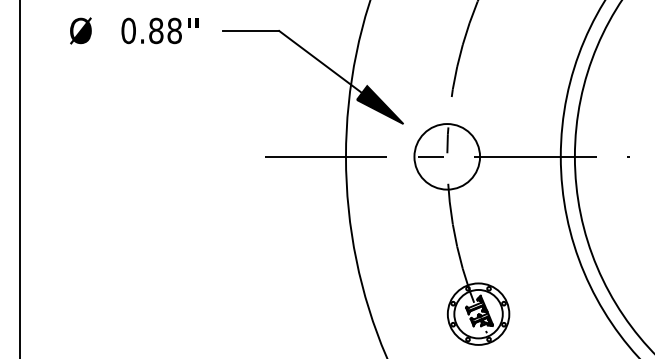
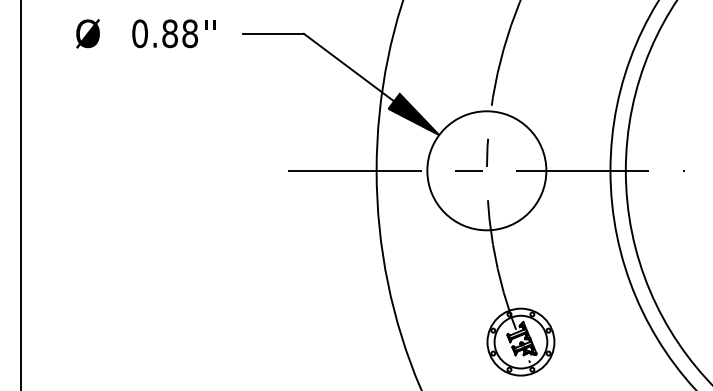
circle: (446, 156) -> (486, 170), size x1.67

